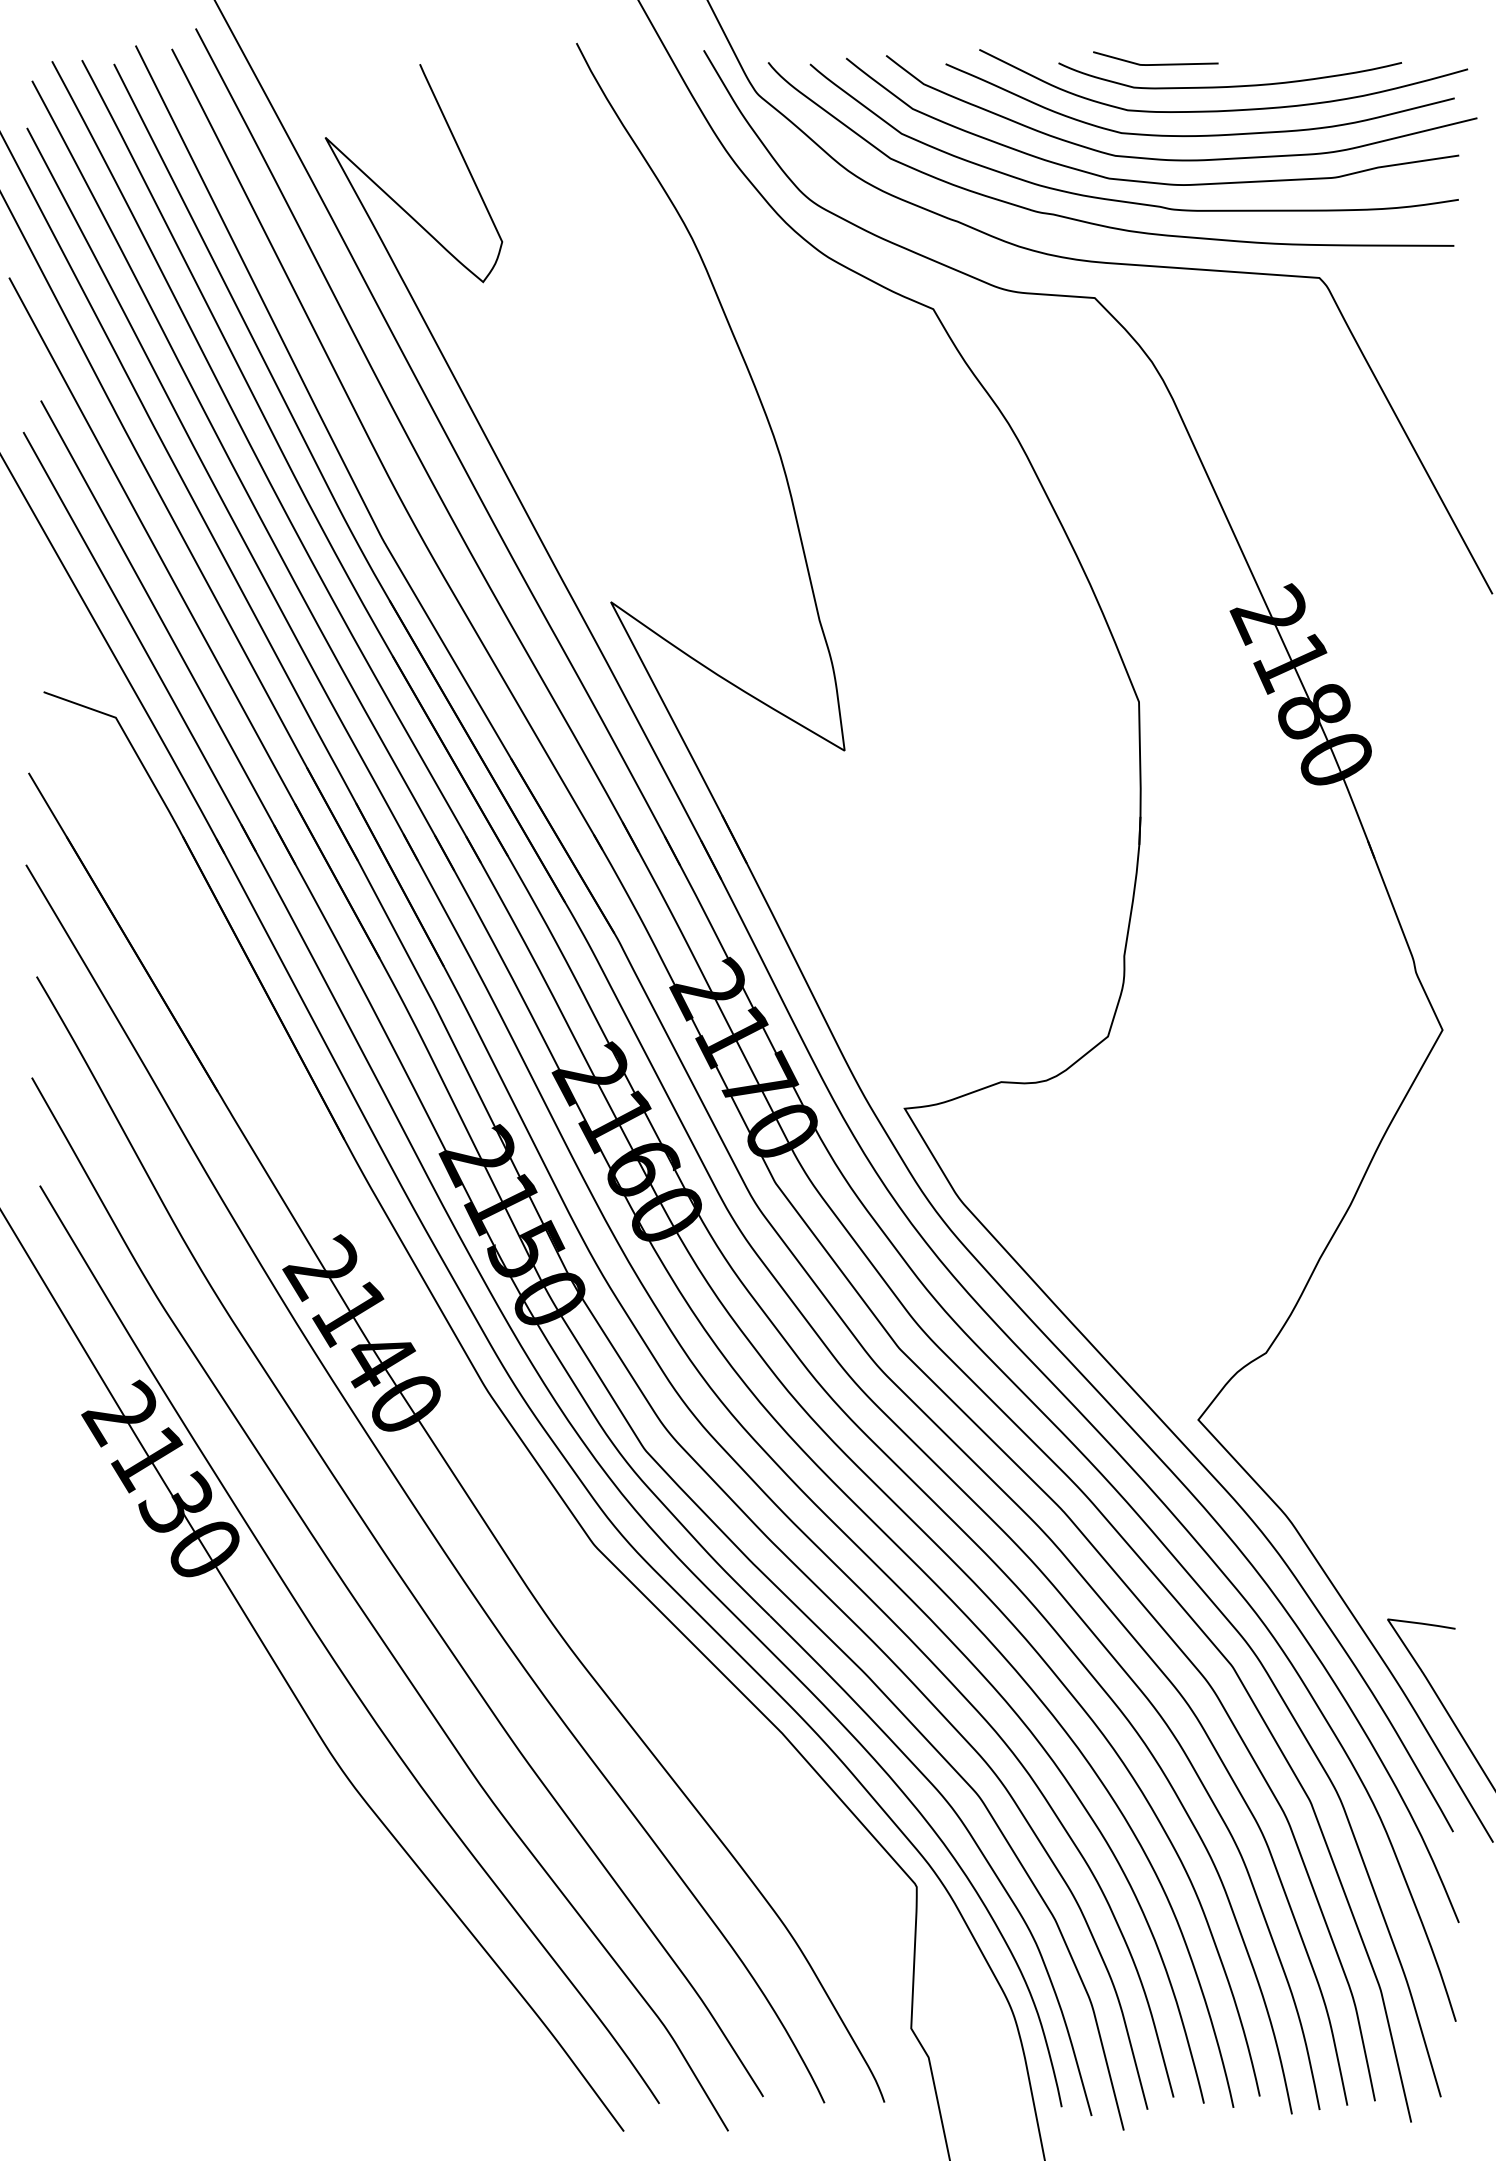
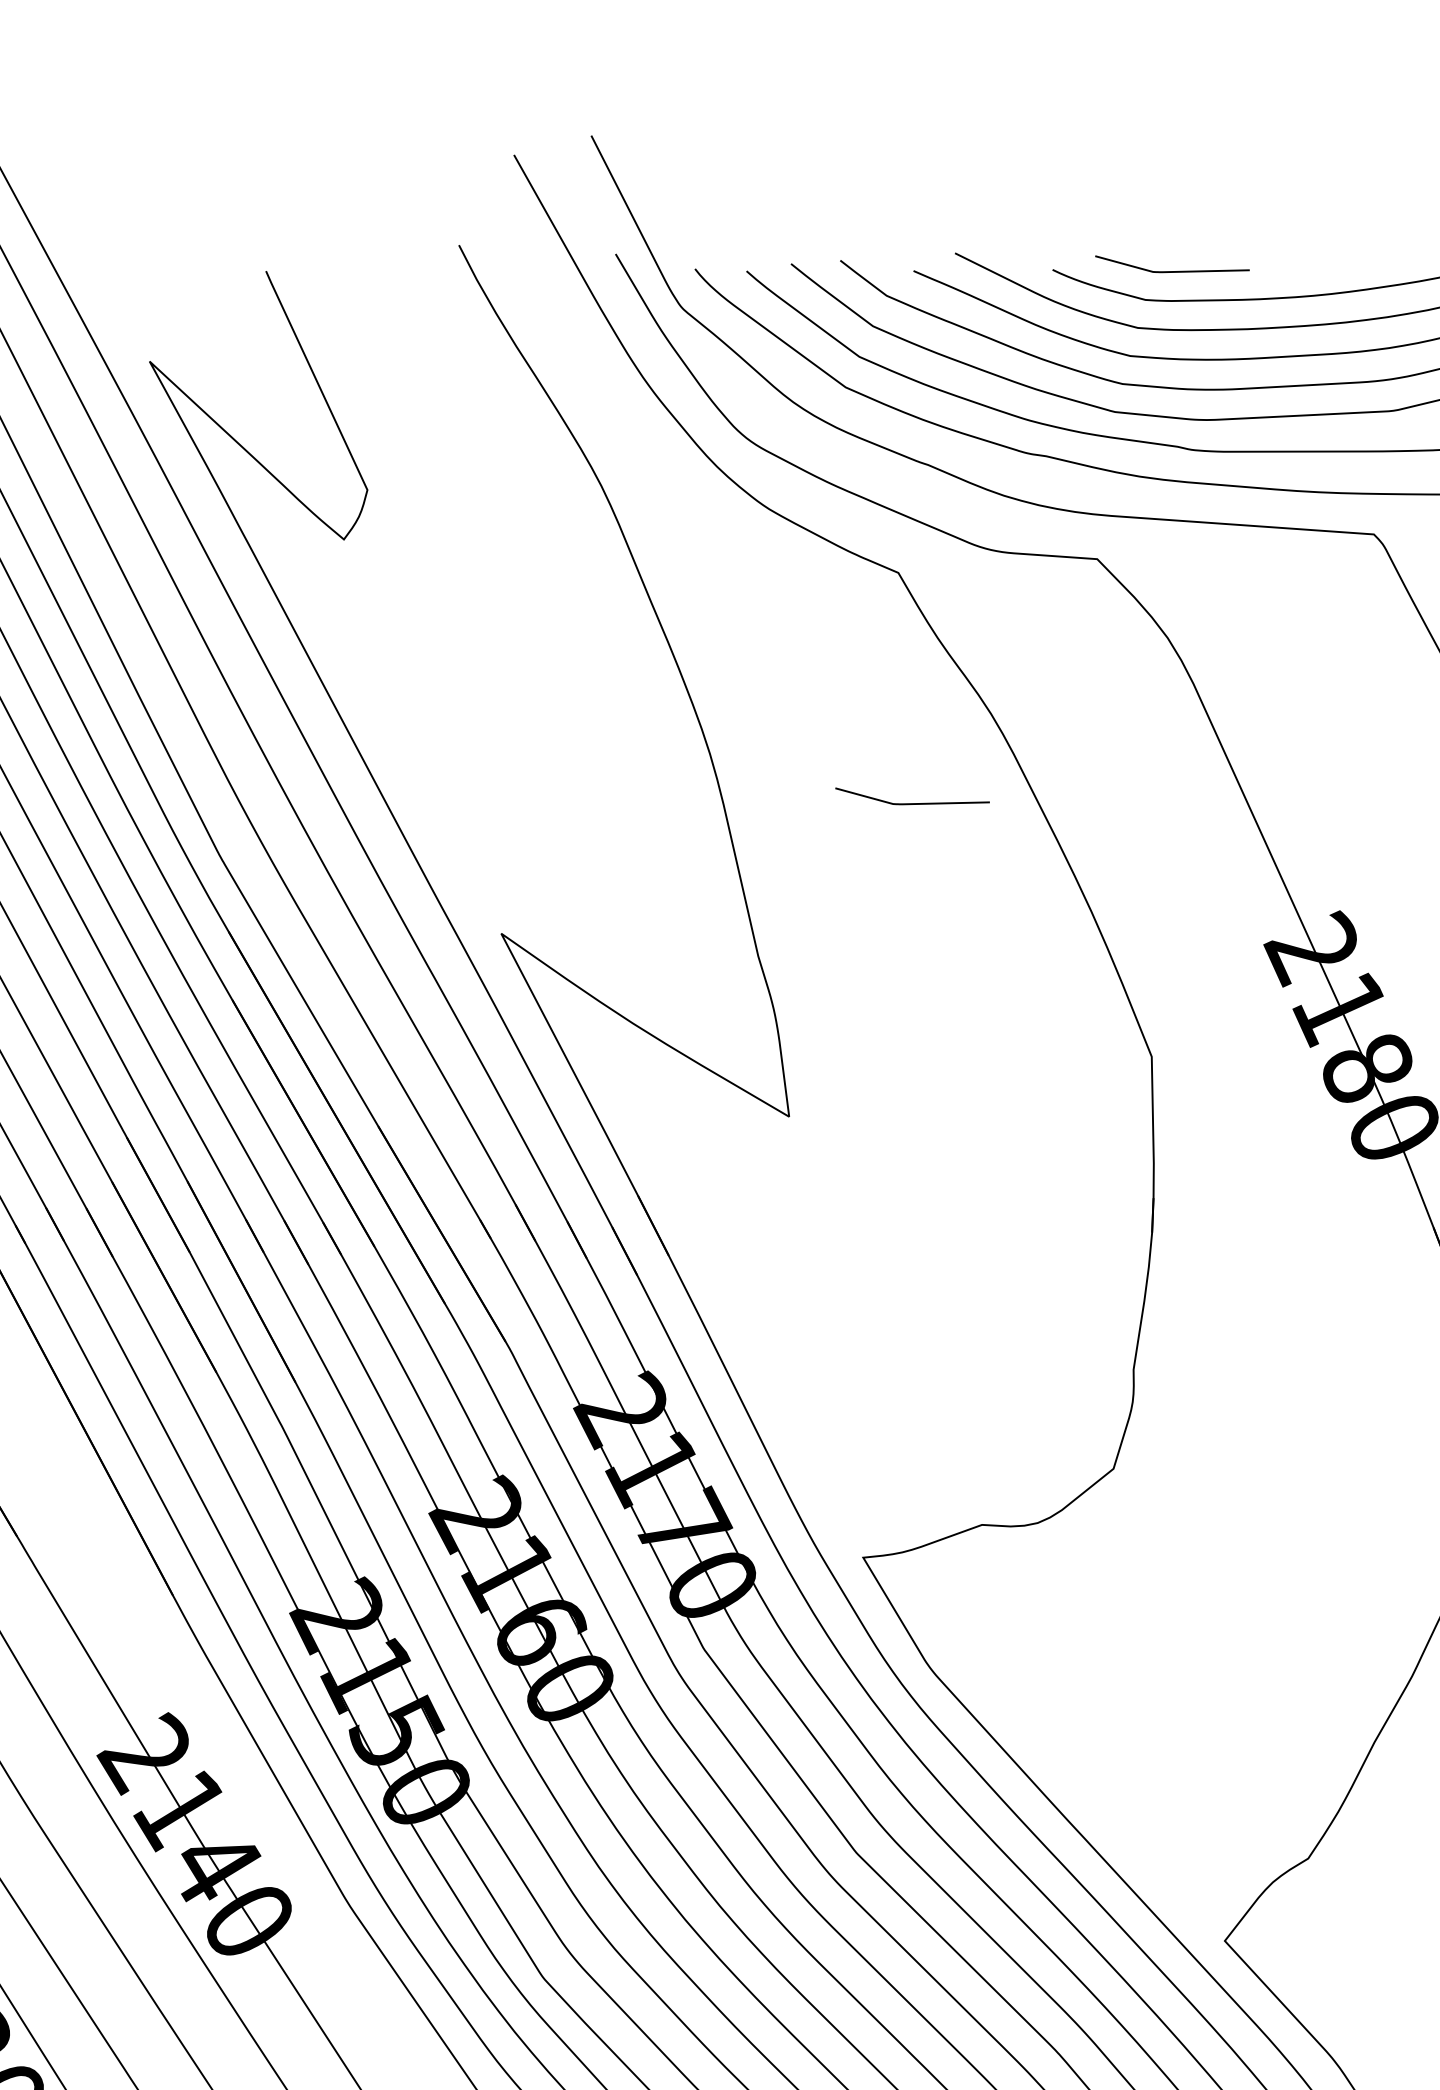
curve: (947, 495) -> (915, 802), added

